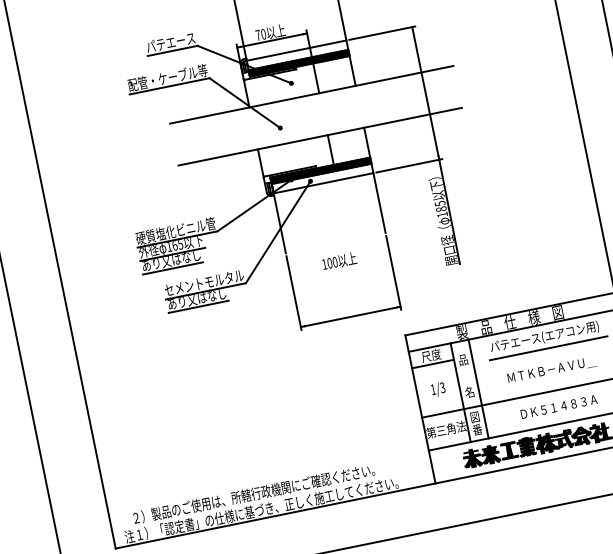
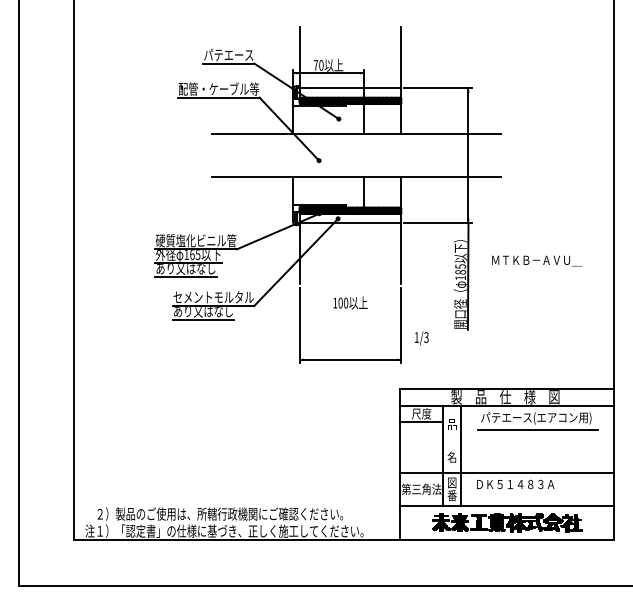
text: (552, 369) -> (537, 260), moved
text: (438, 389) -> (421, 338), moved
text: (558, 406) -> (515, 484), moved

